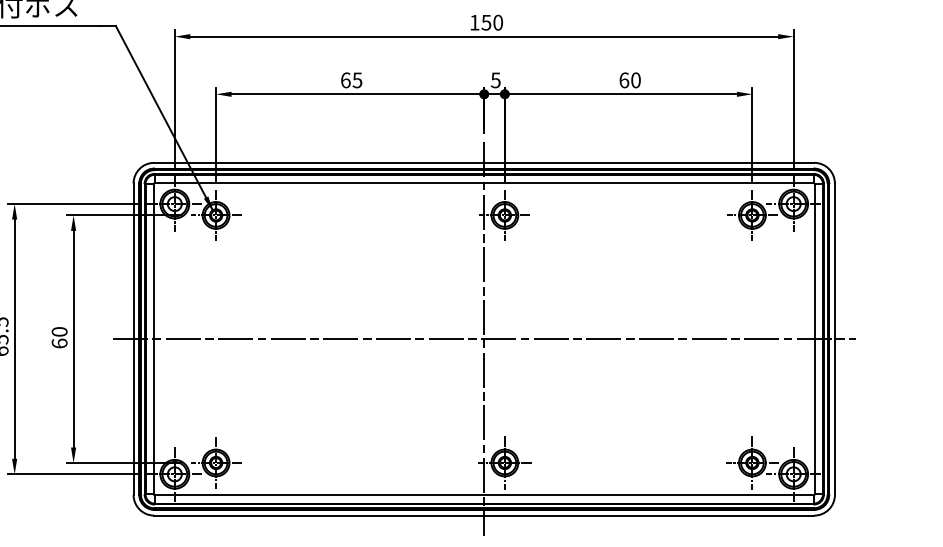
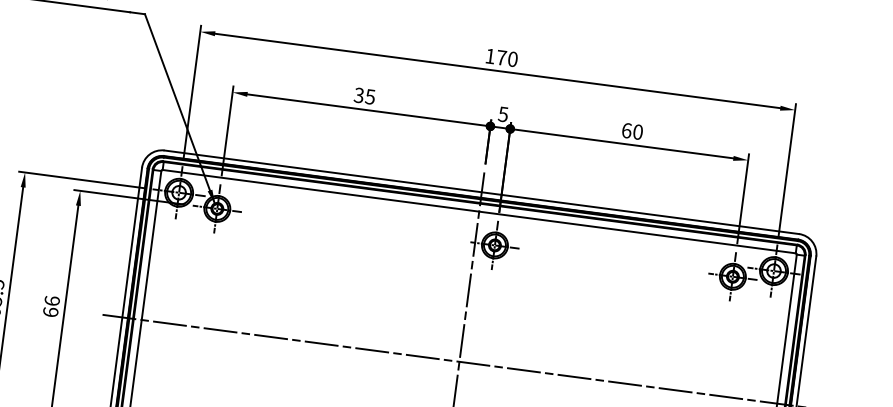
text: (486, 22) -> (501, 57), 150 -> 170
text: (345, 80) -> (358, 95), 65 -> 35
text: (59, 331) -> (52, 300), 60 -> 66

